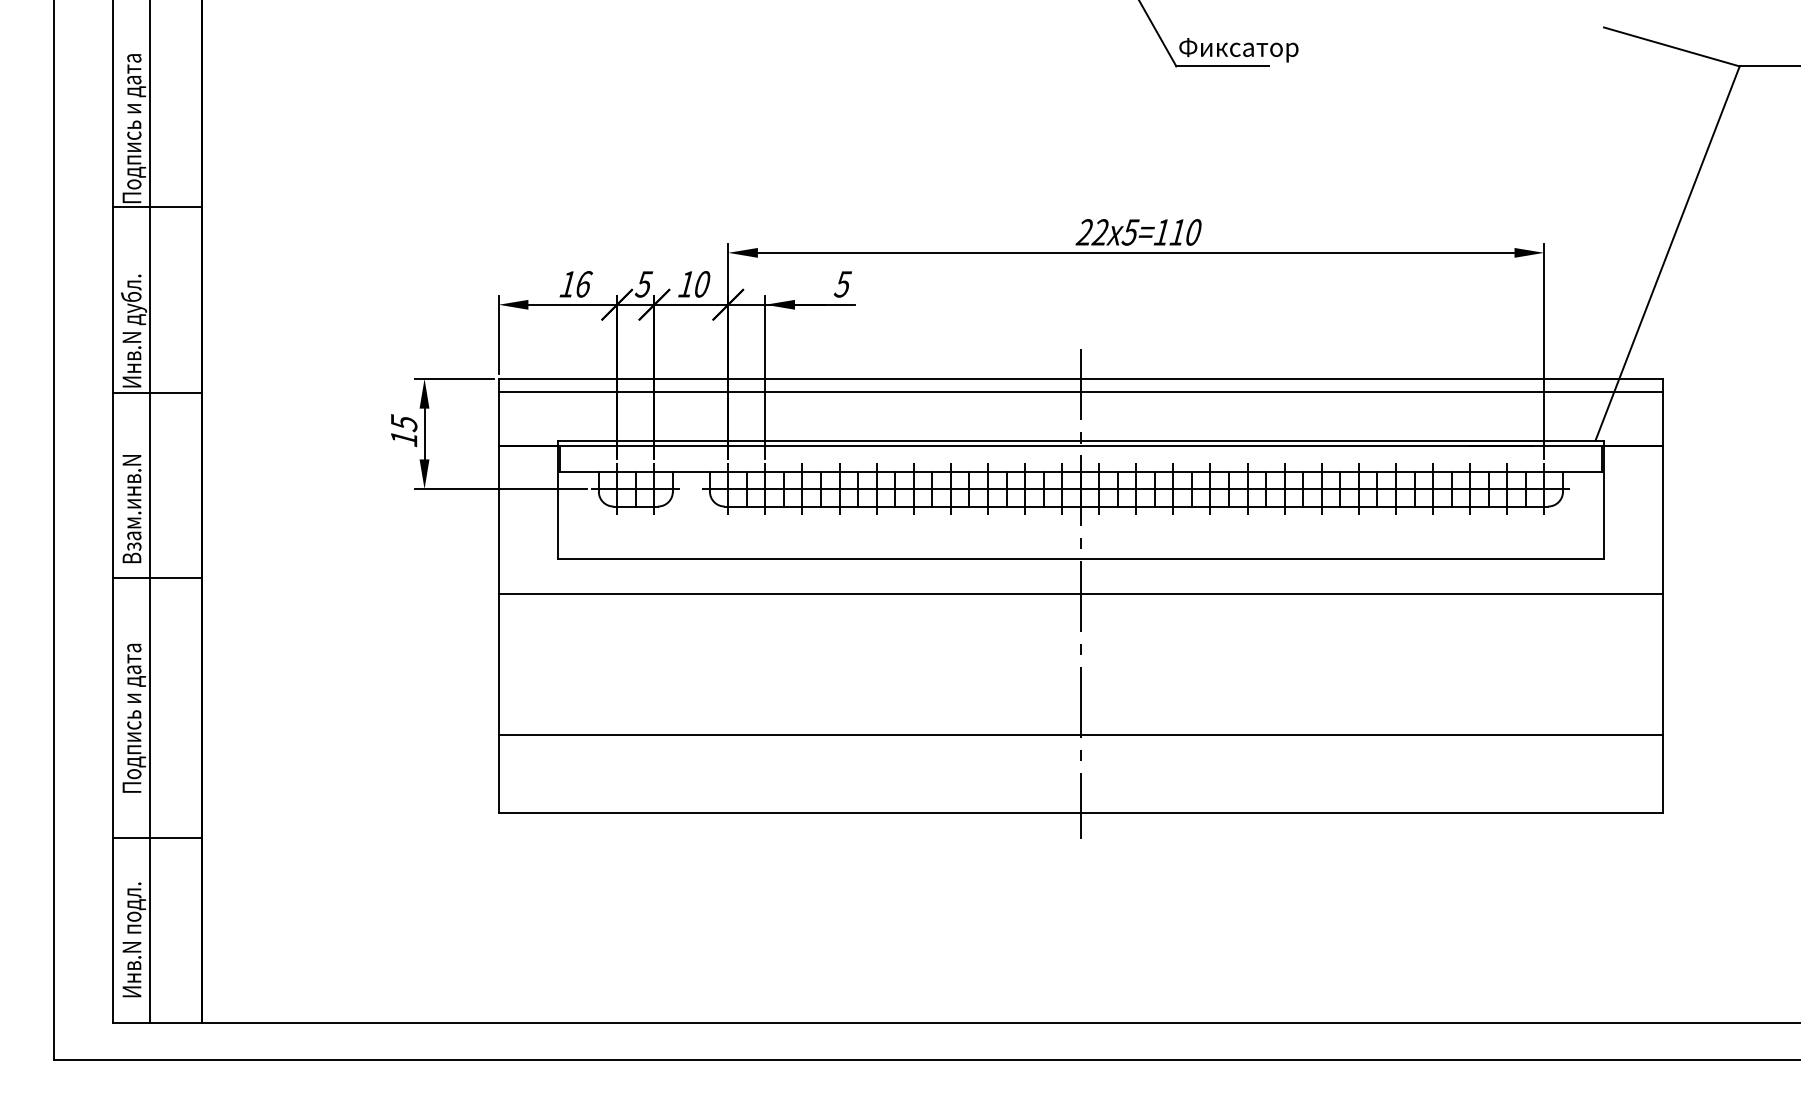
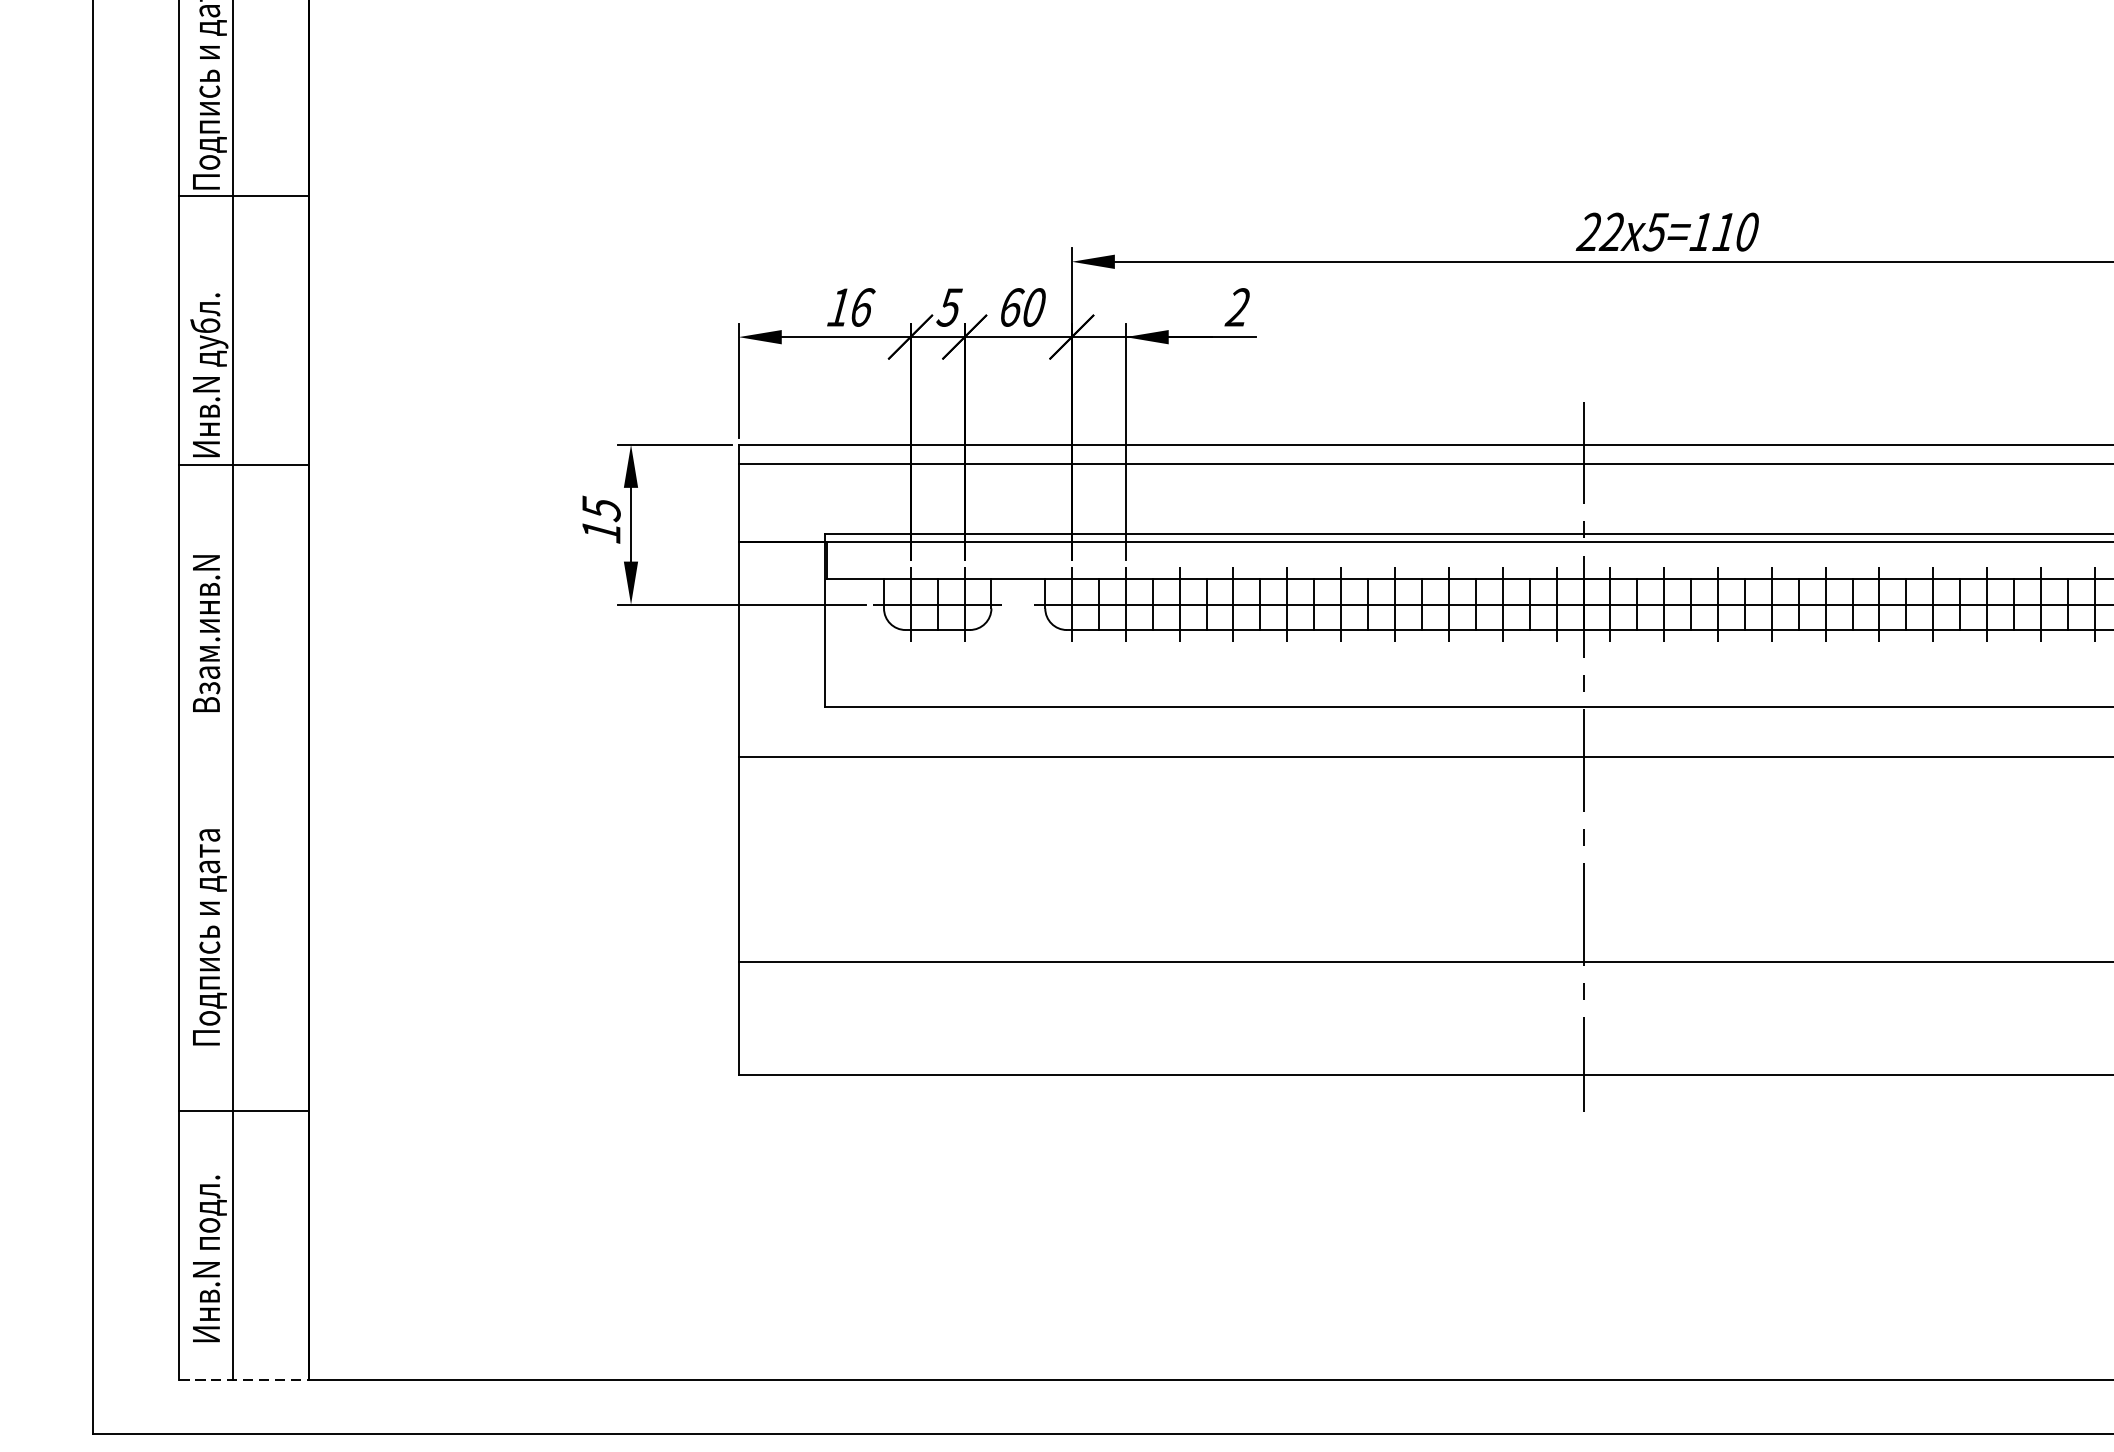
text: (686, 284) -> (1011, 307), 10 -> 60
text: (842, 284) -> (1237, 307), 5 -> 2
line: (157, 578) -> (243, 734), removed
line: (157, 1023) -> (243, 1380), solid -> dashed

